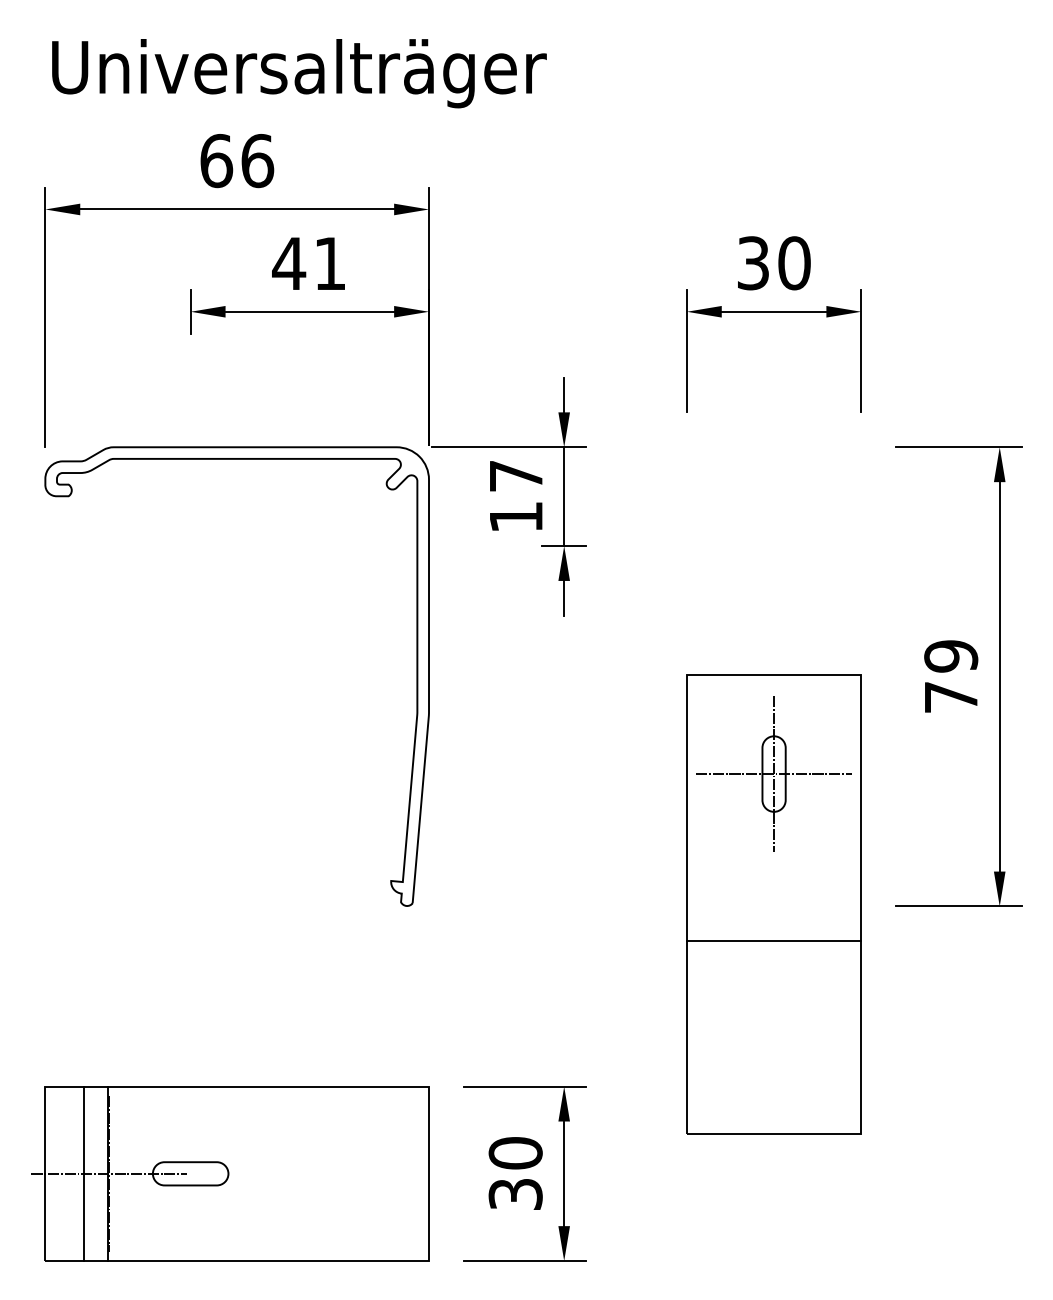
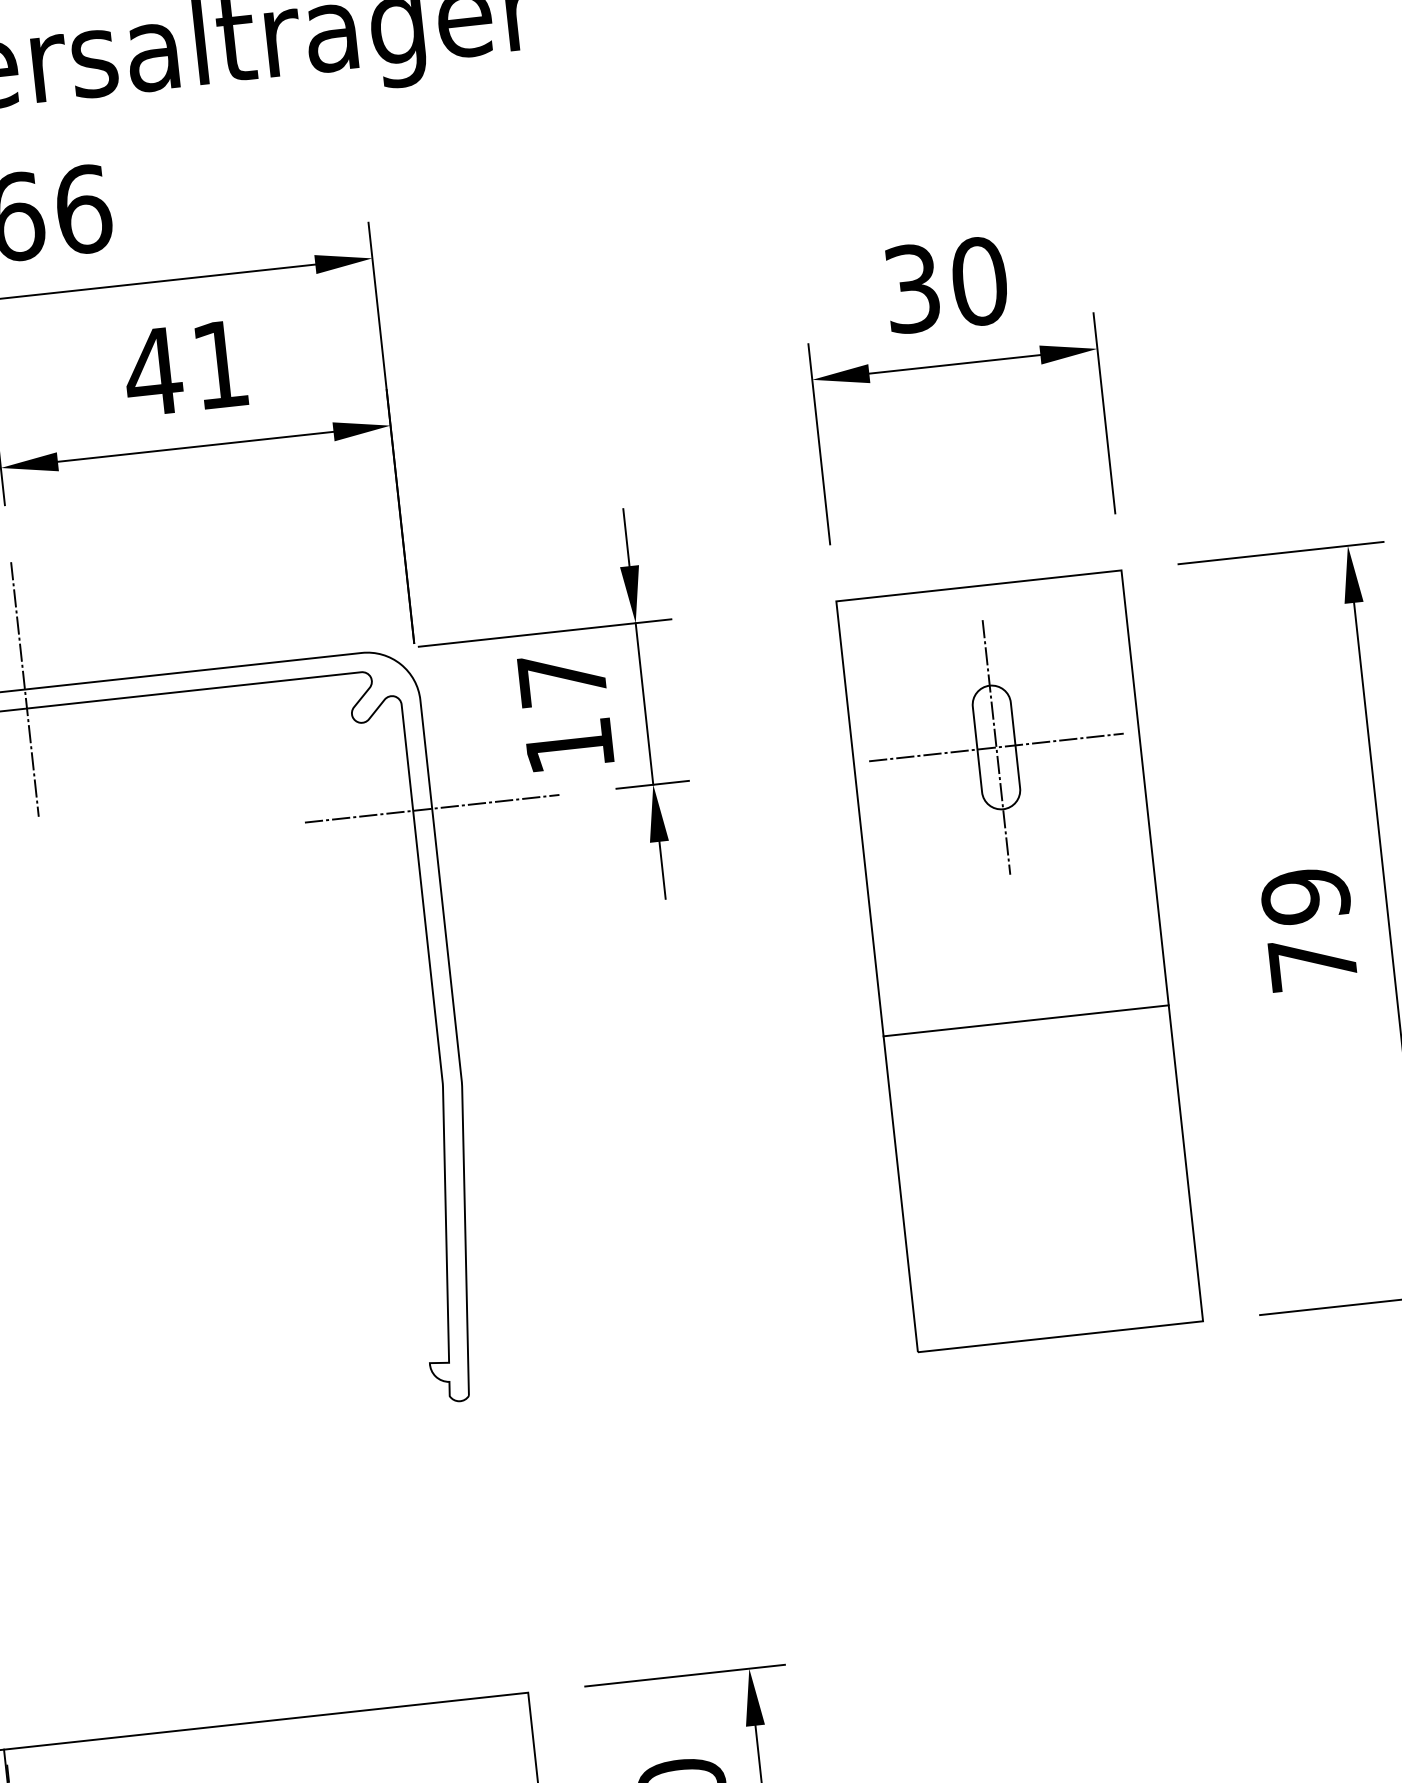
line: (190, 447) -> (24, 689), added
line: (428, 546) -> (431, 809), added
part: (773, 904) -> (1018, 960), moved

